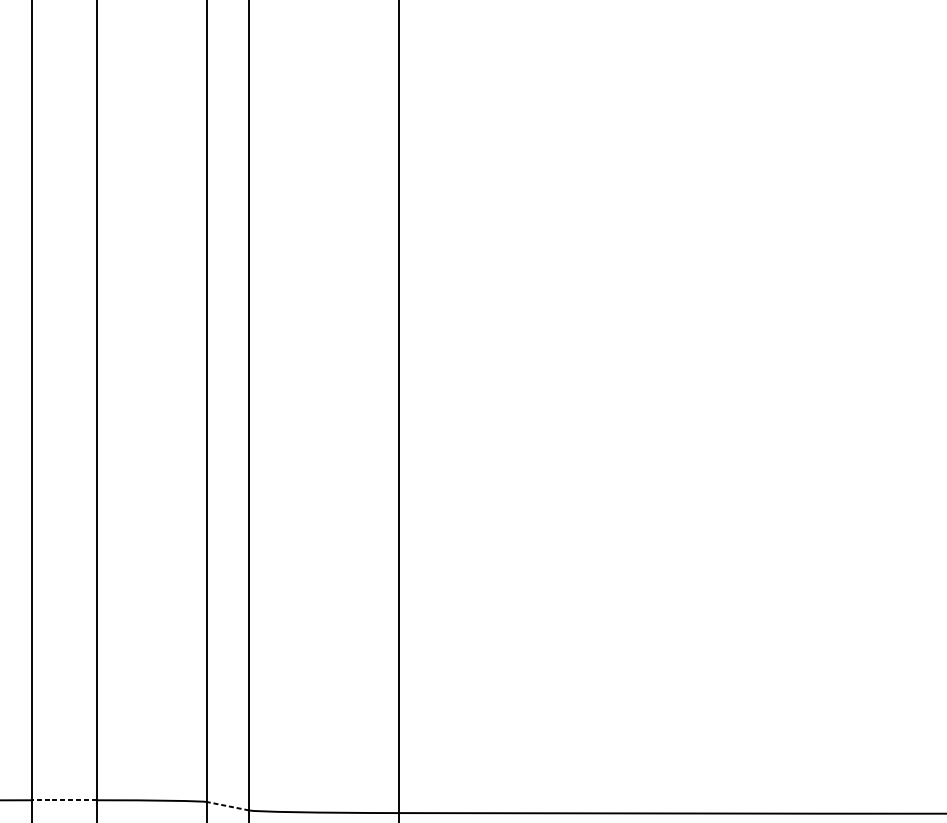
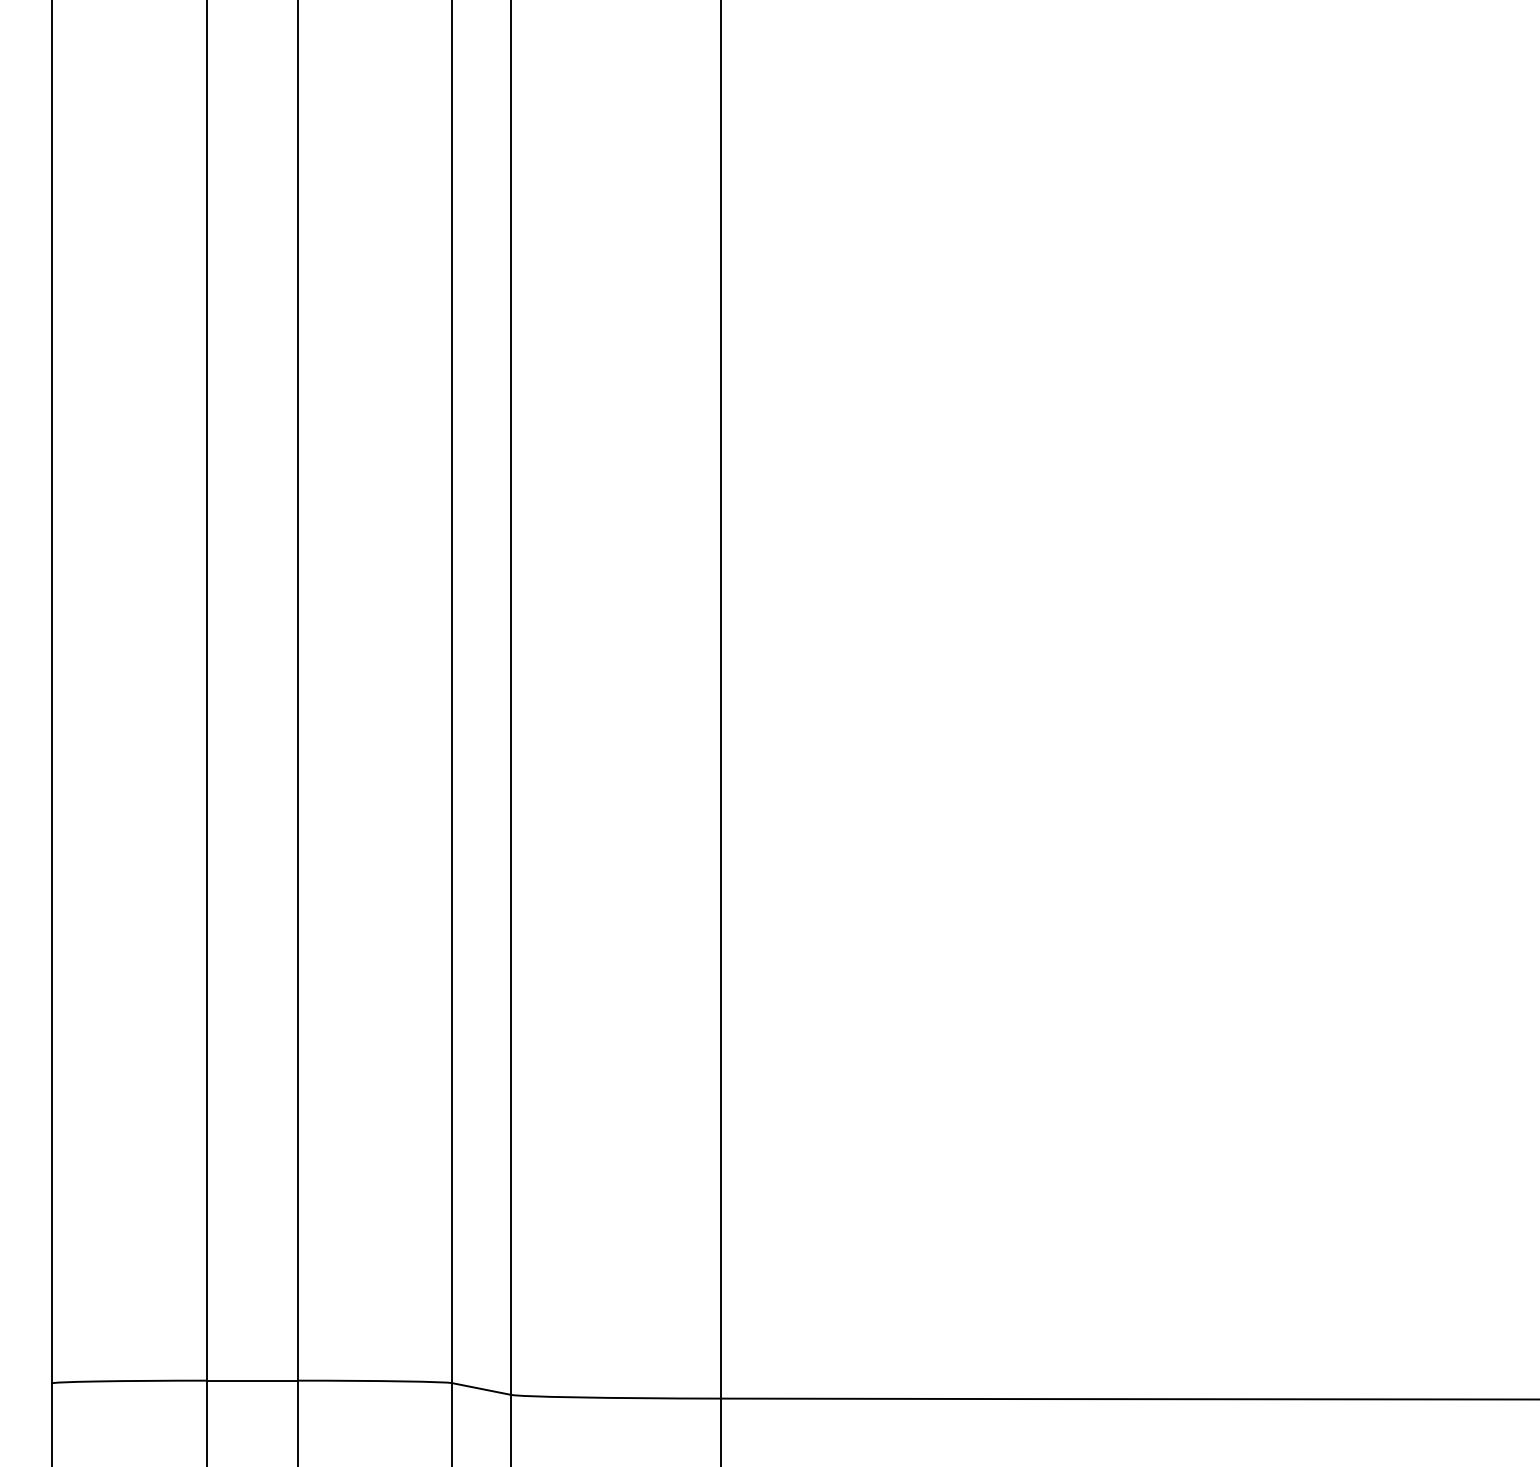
line: (63, 800) -> (251, 1380), dashed -> solid
line: (227, 805) -> (481, 1388), dashed -> solid

